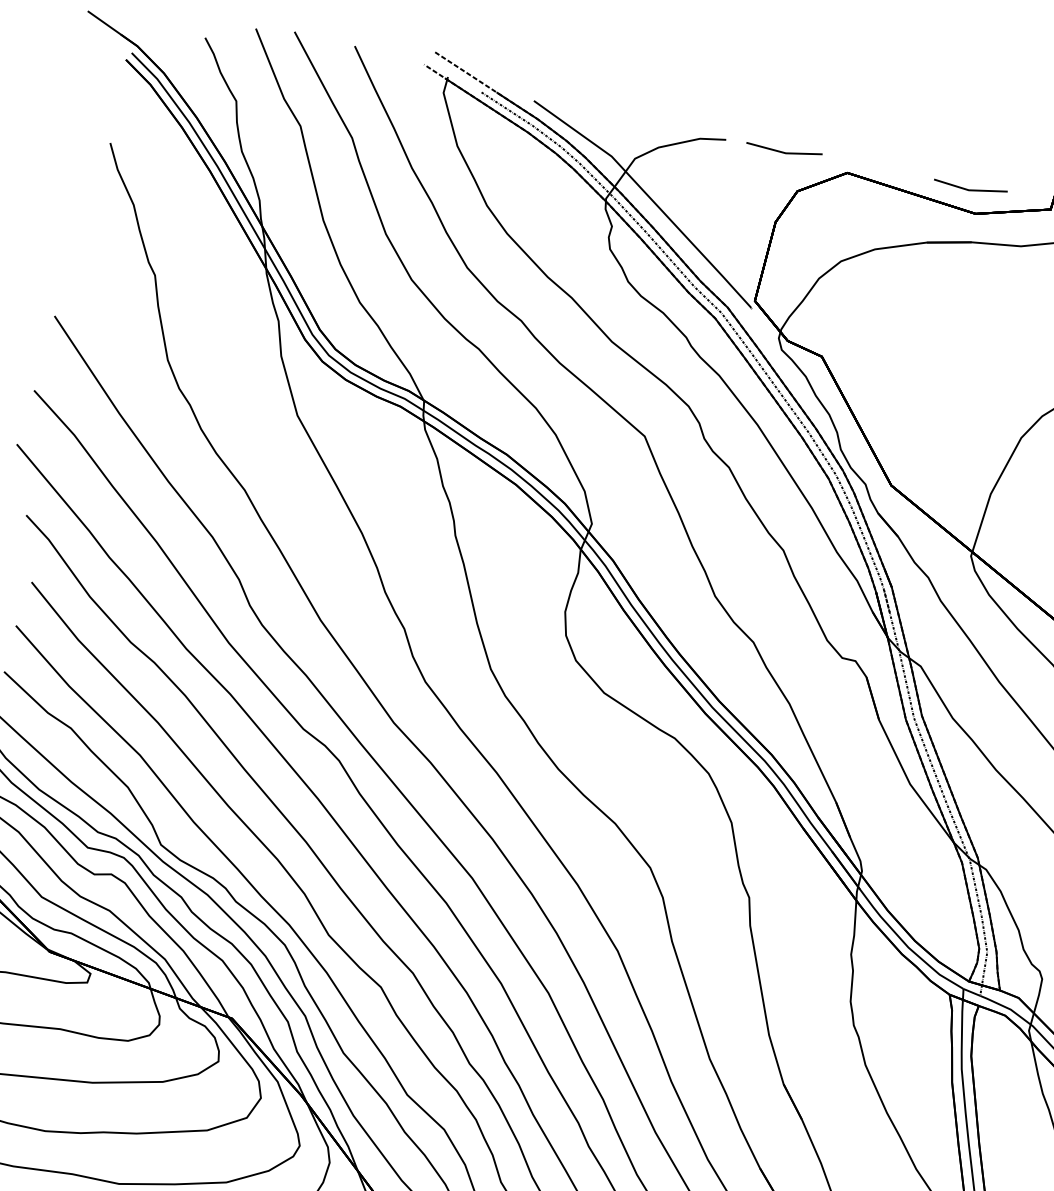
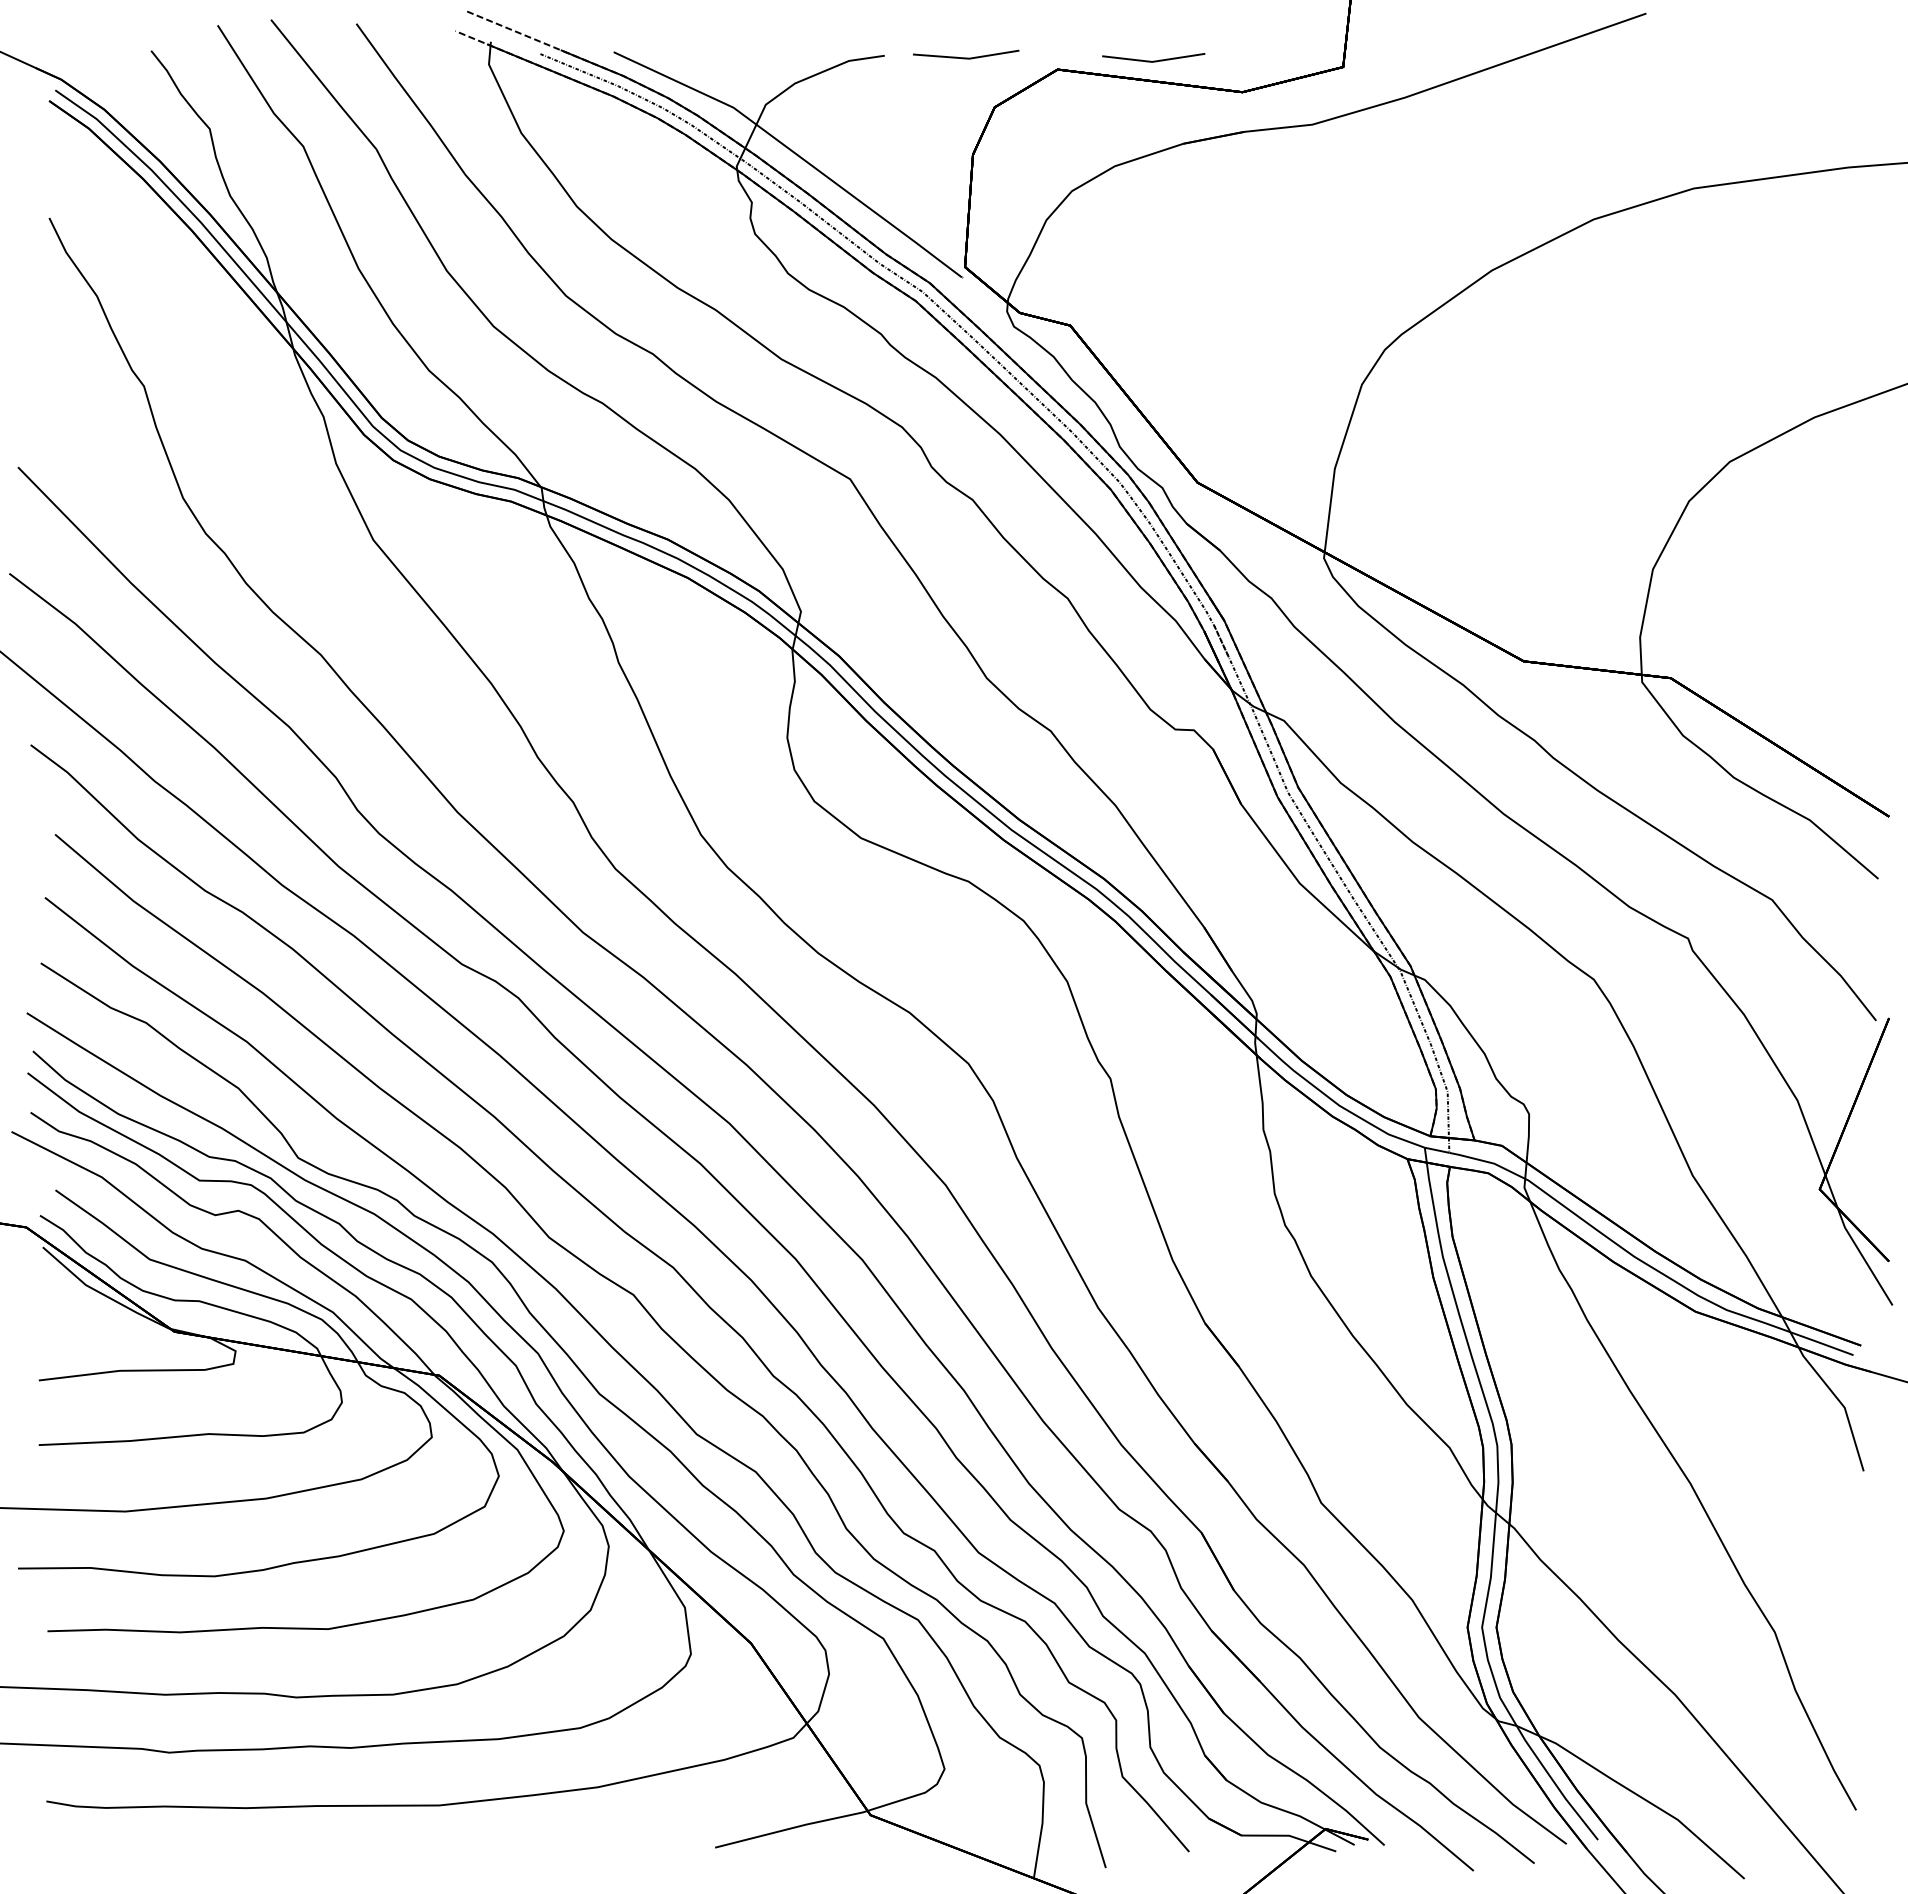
line: (970, 189) -> (1153, 60), moved

